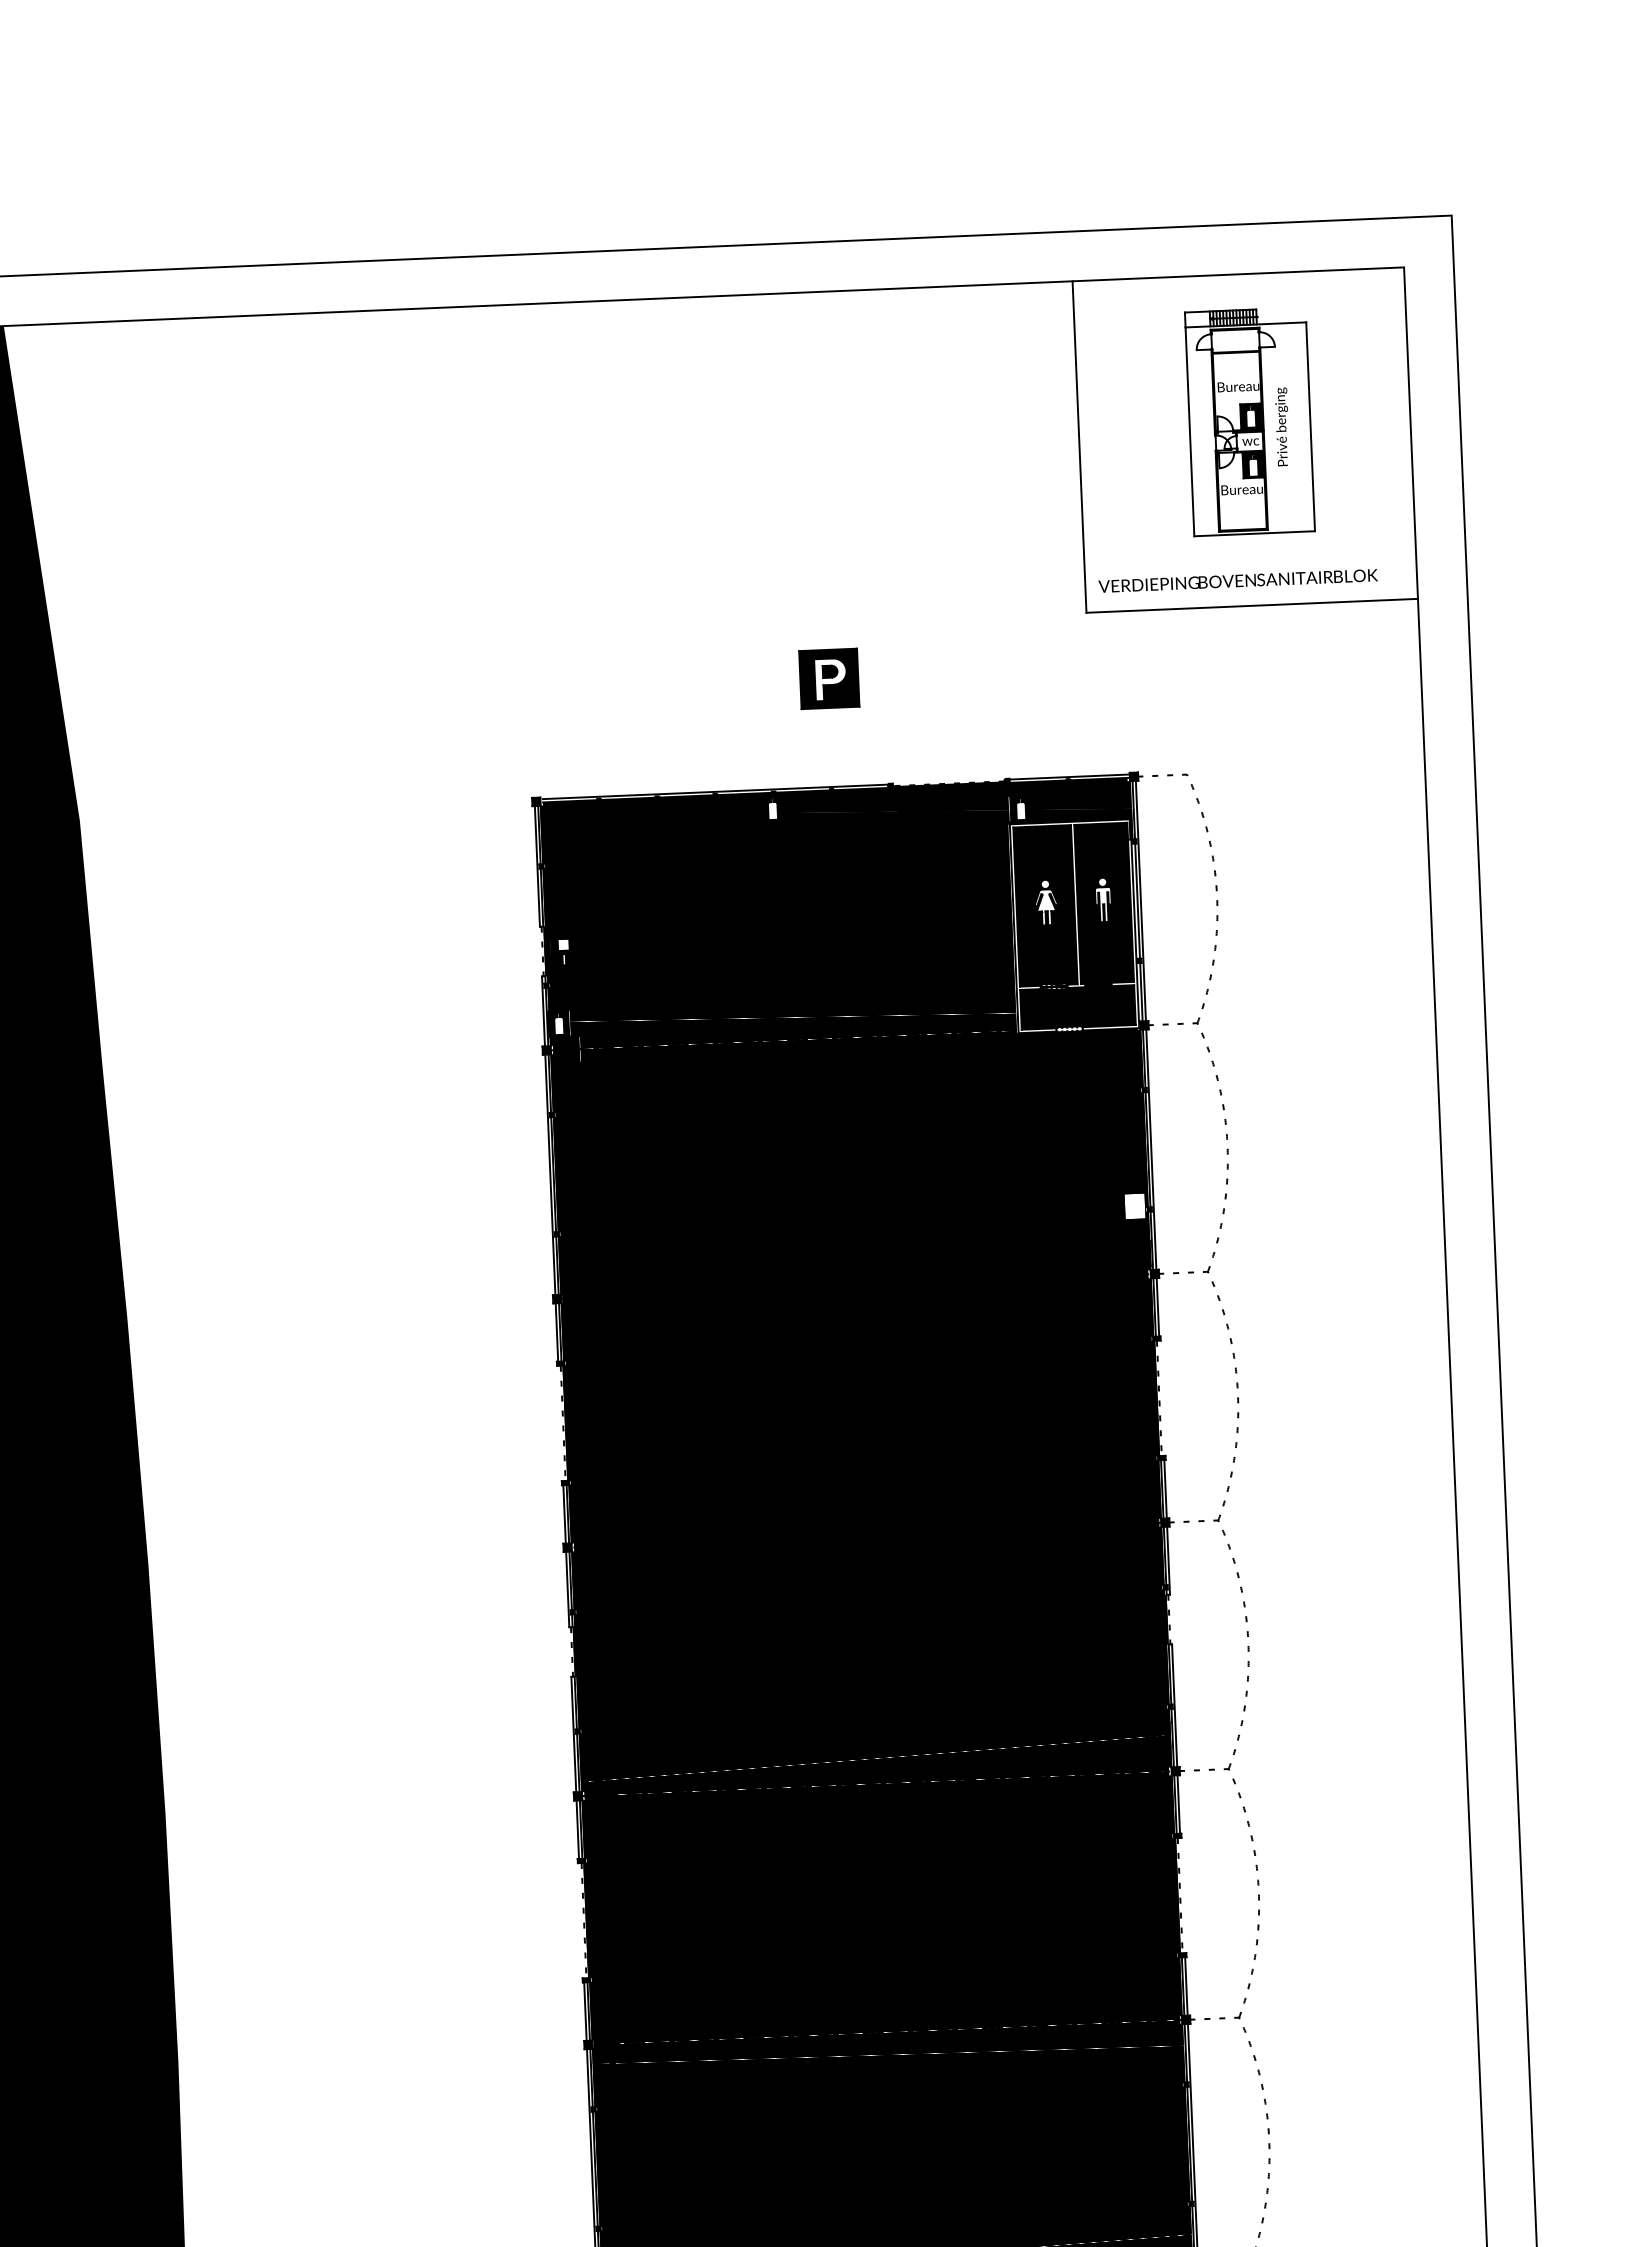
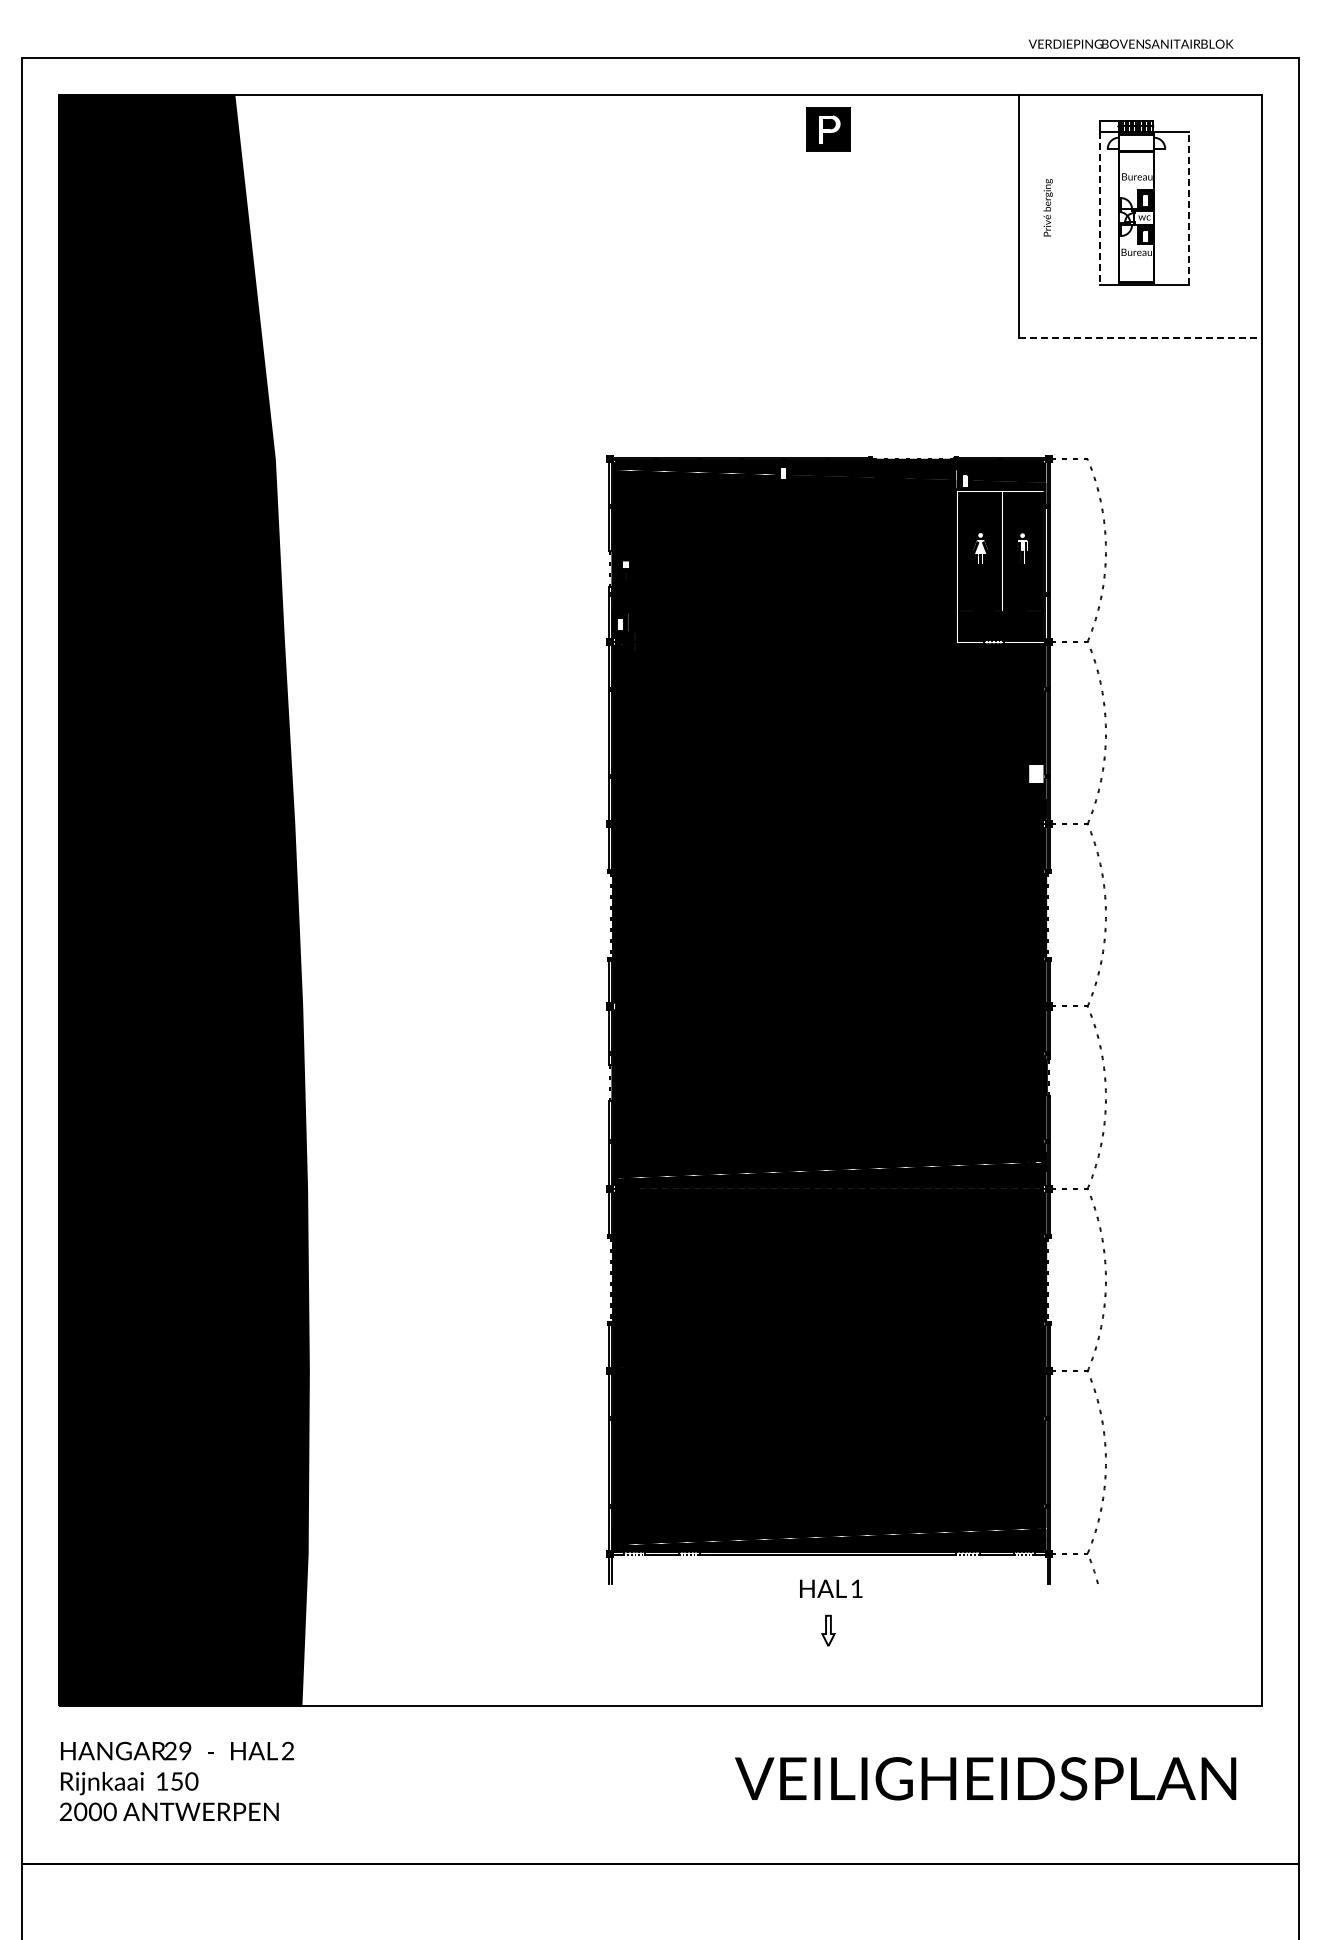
text: (1281, 426) -> (1047, 207), moved
line: (1310, 426) -> (1188, 208), solid -> dashed
line: (1190, 431) -> (1100, 208), solid -> dashed
text: (1238, 580) -> (1131, 43), moved
line: (1252, 605) -> (1140, 337), solid -> dashed
part: (829, 679) -> (828, 129), moved

